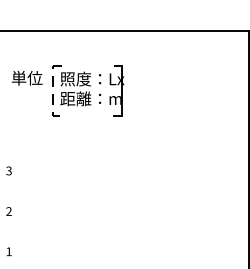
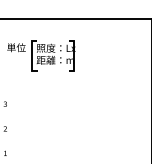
line: (53, 92) -> (32, 56), dashed -> solid

